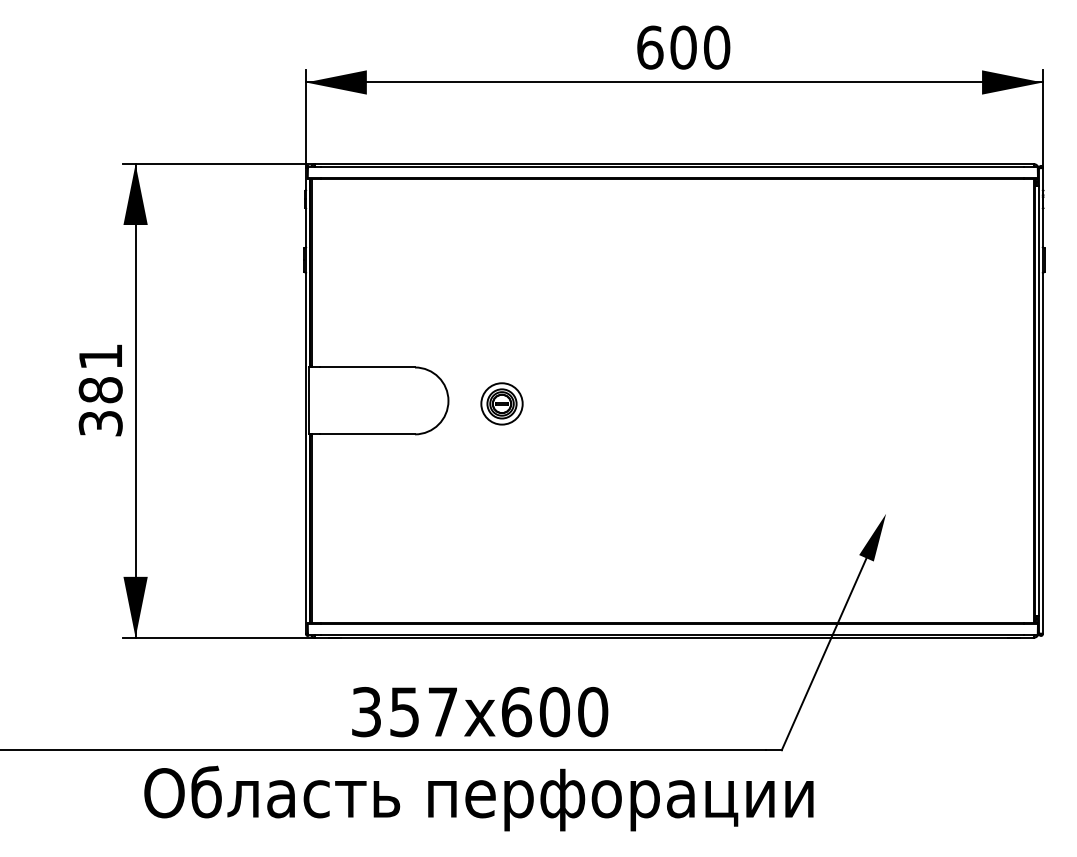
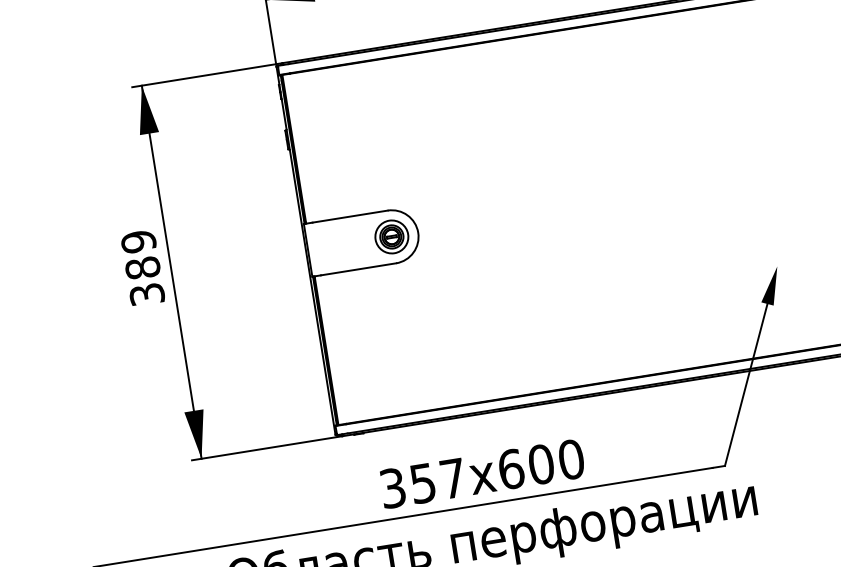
text: (100, 356) -> (138, 241), 381 -> 389
part: (501, 403) -> (391, 236), moved

